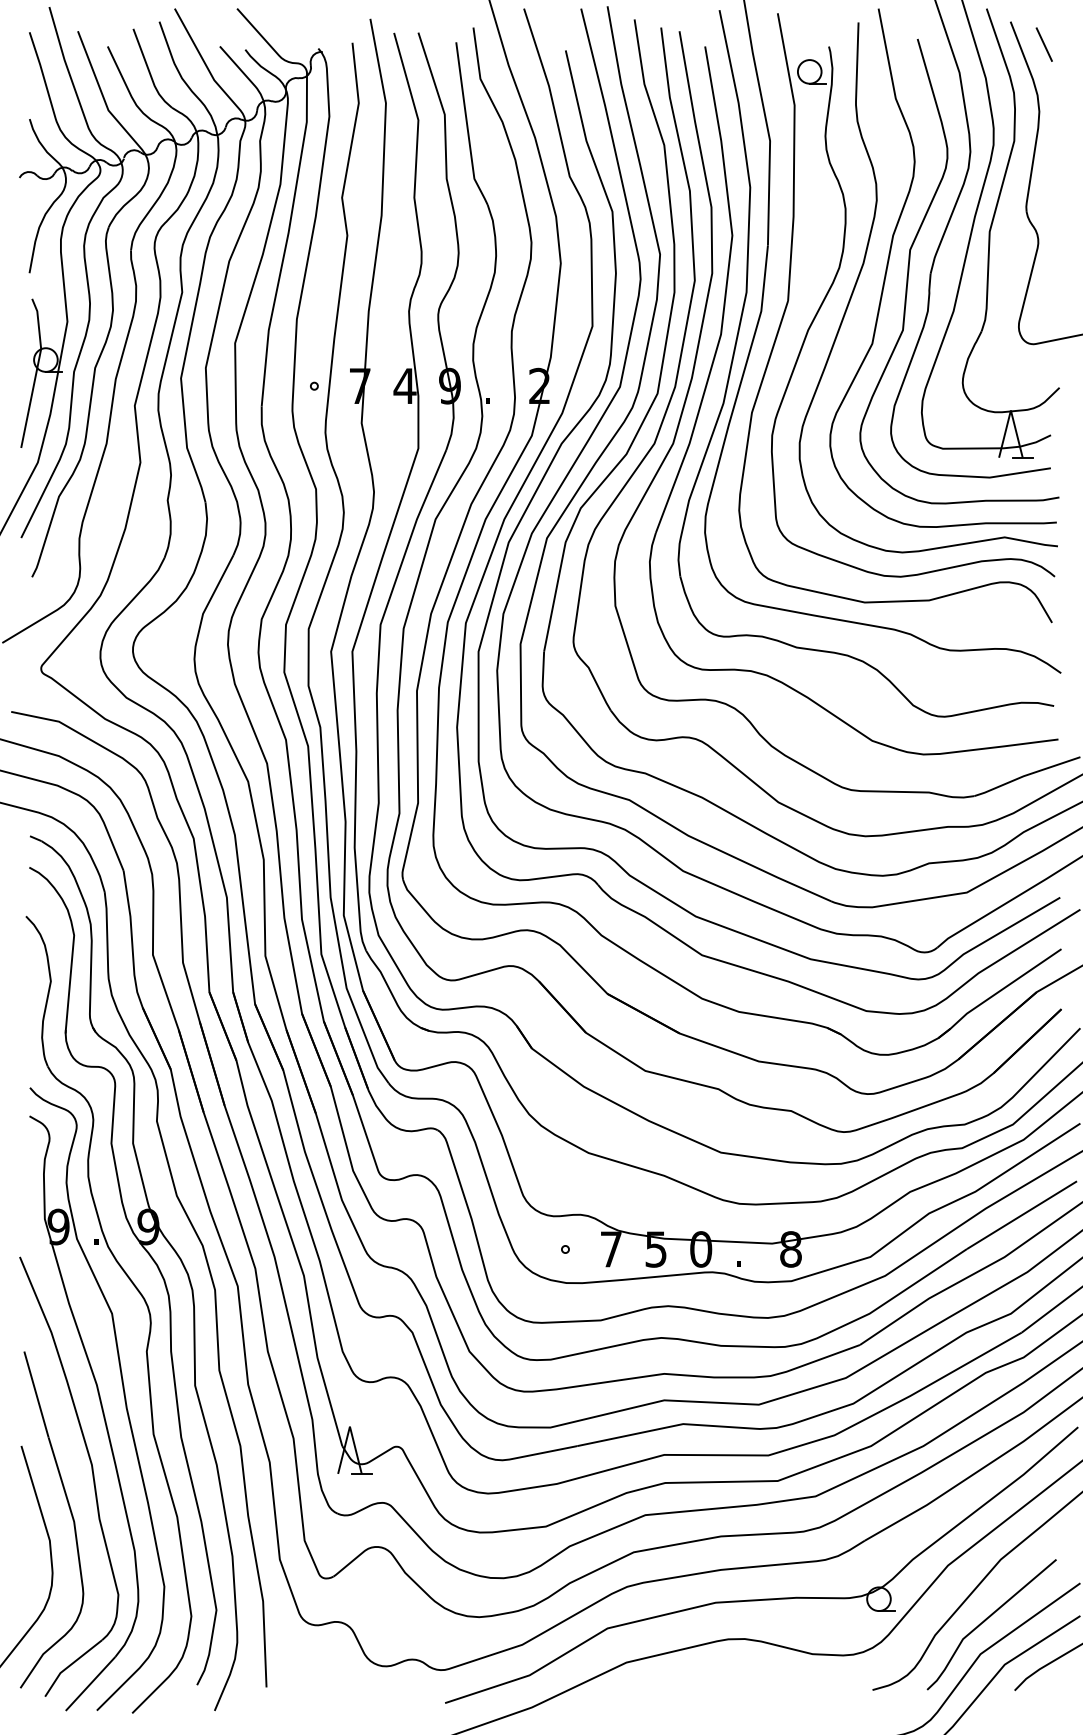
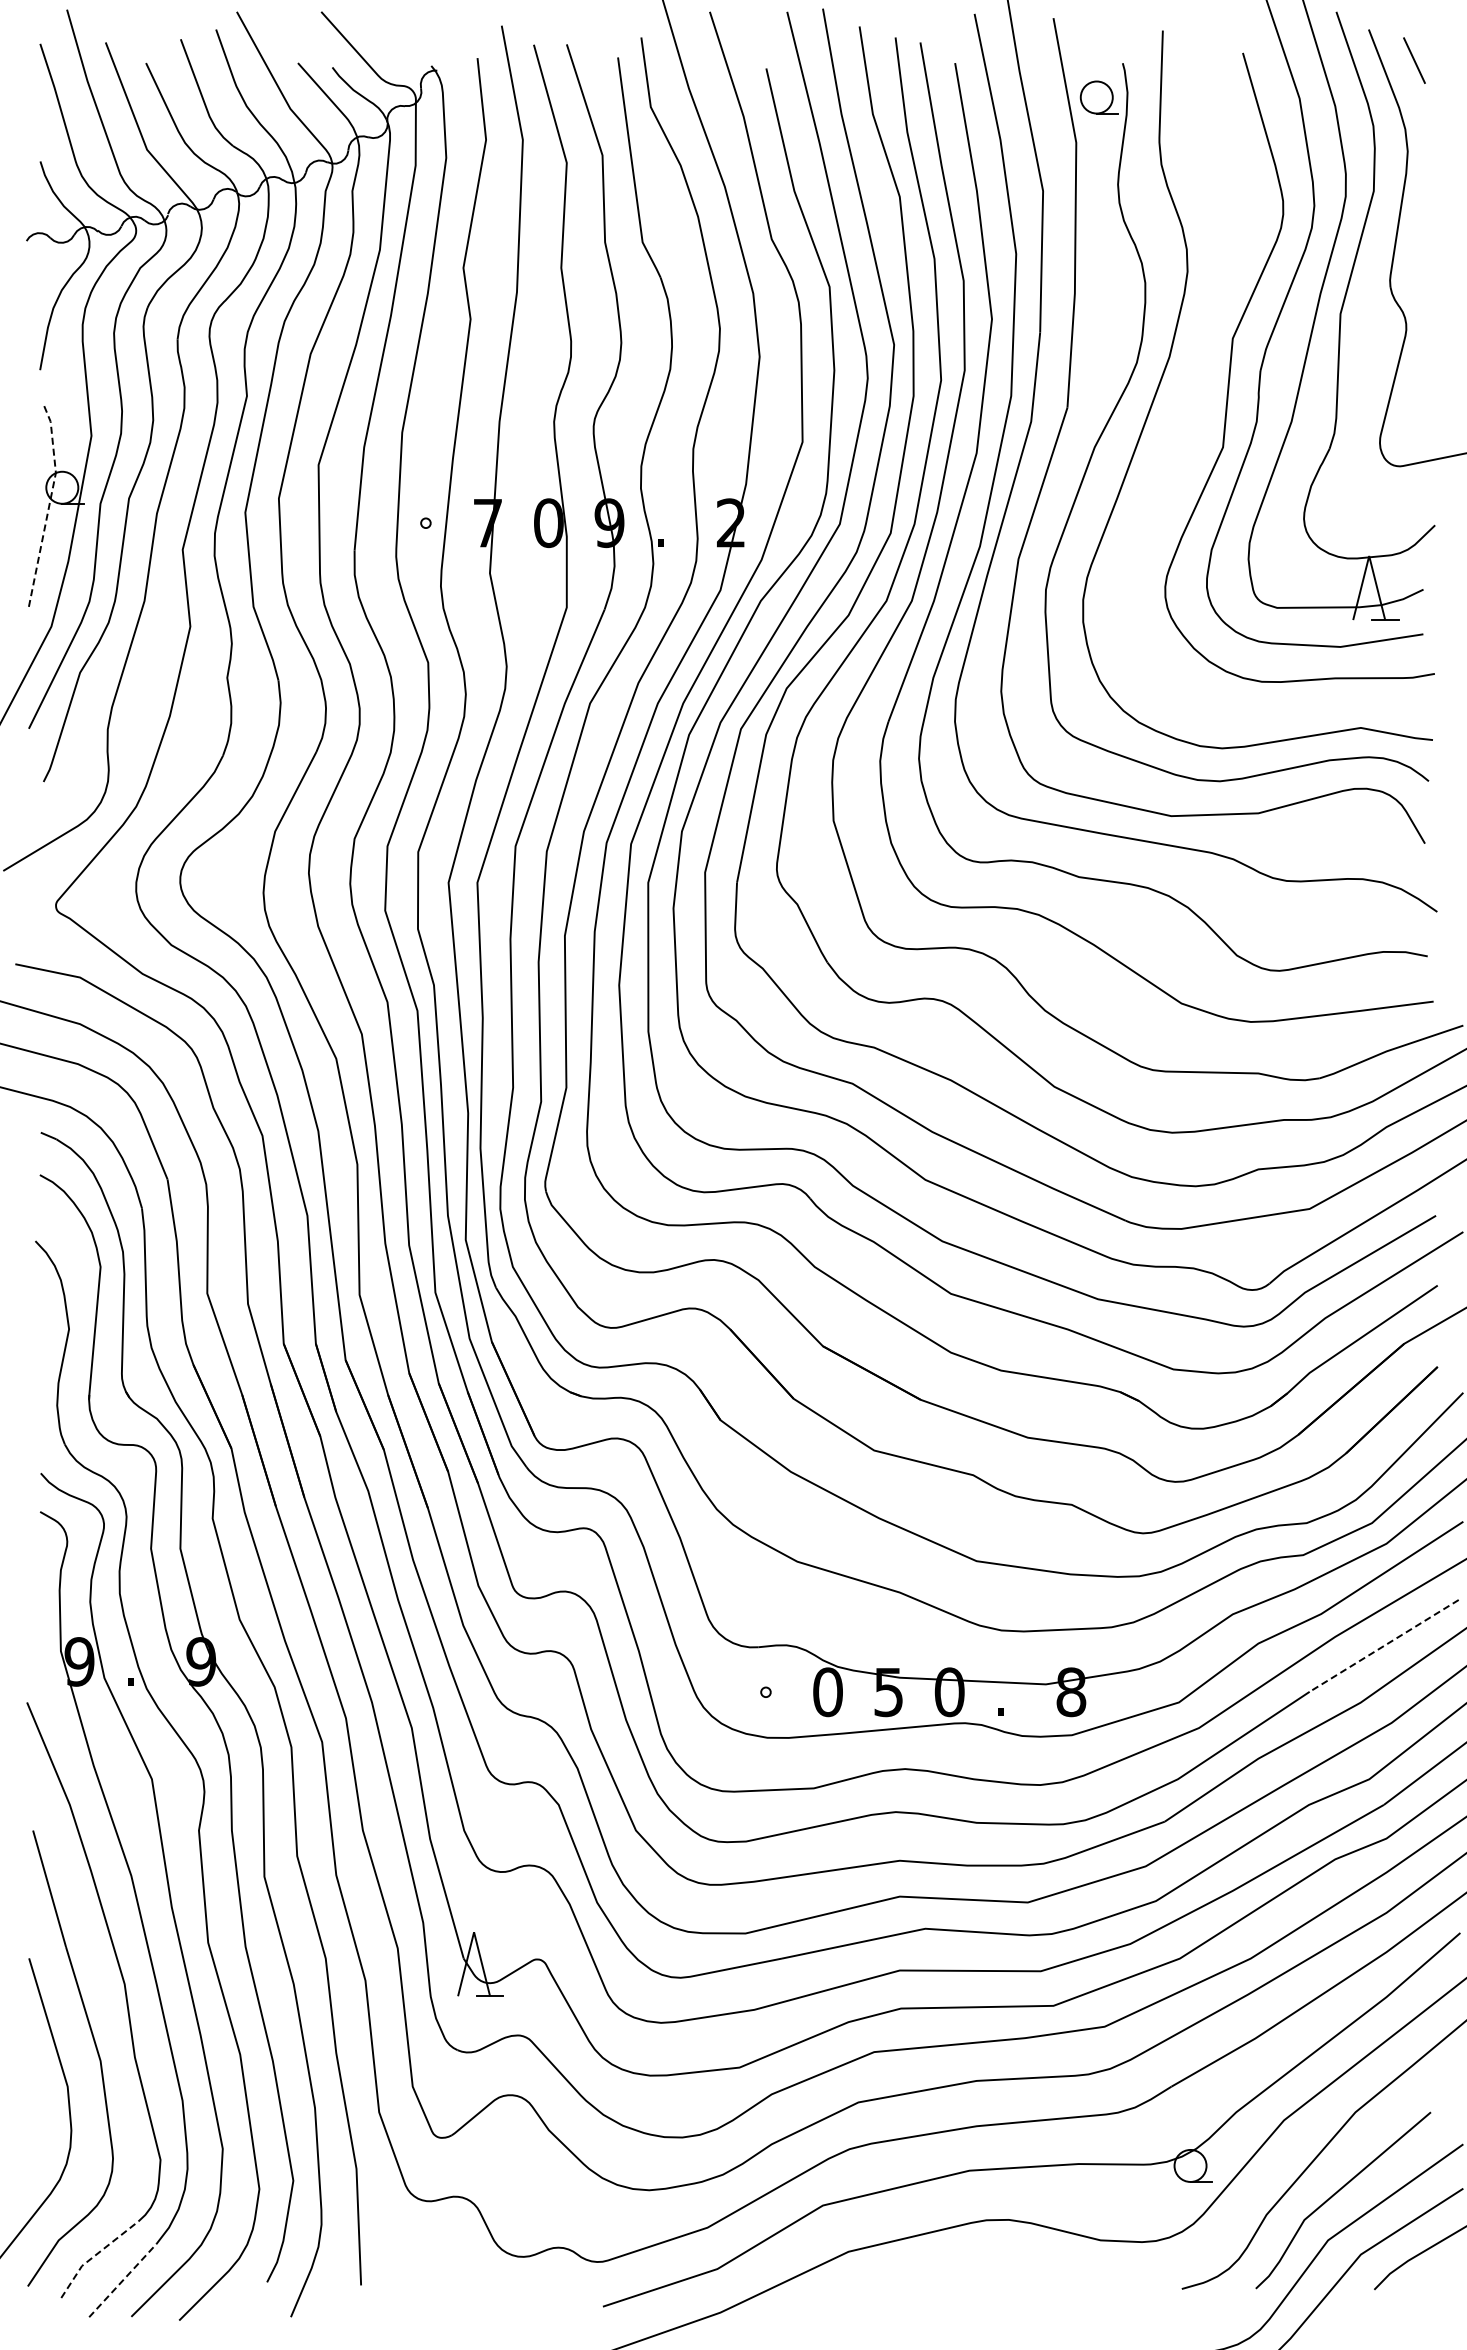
curve: (890, 256) -> (1205, 347), removed
line: (36, 372) -> (49, 504), solid -> dashed
text: (404, 386) -> (548, 523), 4 -> 0
line: (1022, 1214) -> (1384, 1645), solid -> dashed
text: (610, 1249) -> (827, 1692), 7 -> 0
line: (69, 1666) -> (94, 2256), solid -> dashed
line: (90, 1683) -> (122, 2280), solid -> dashed

